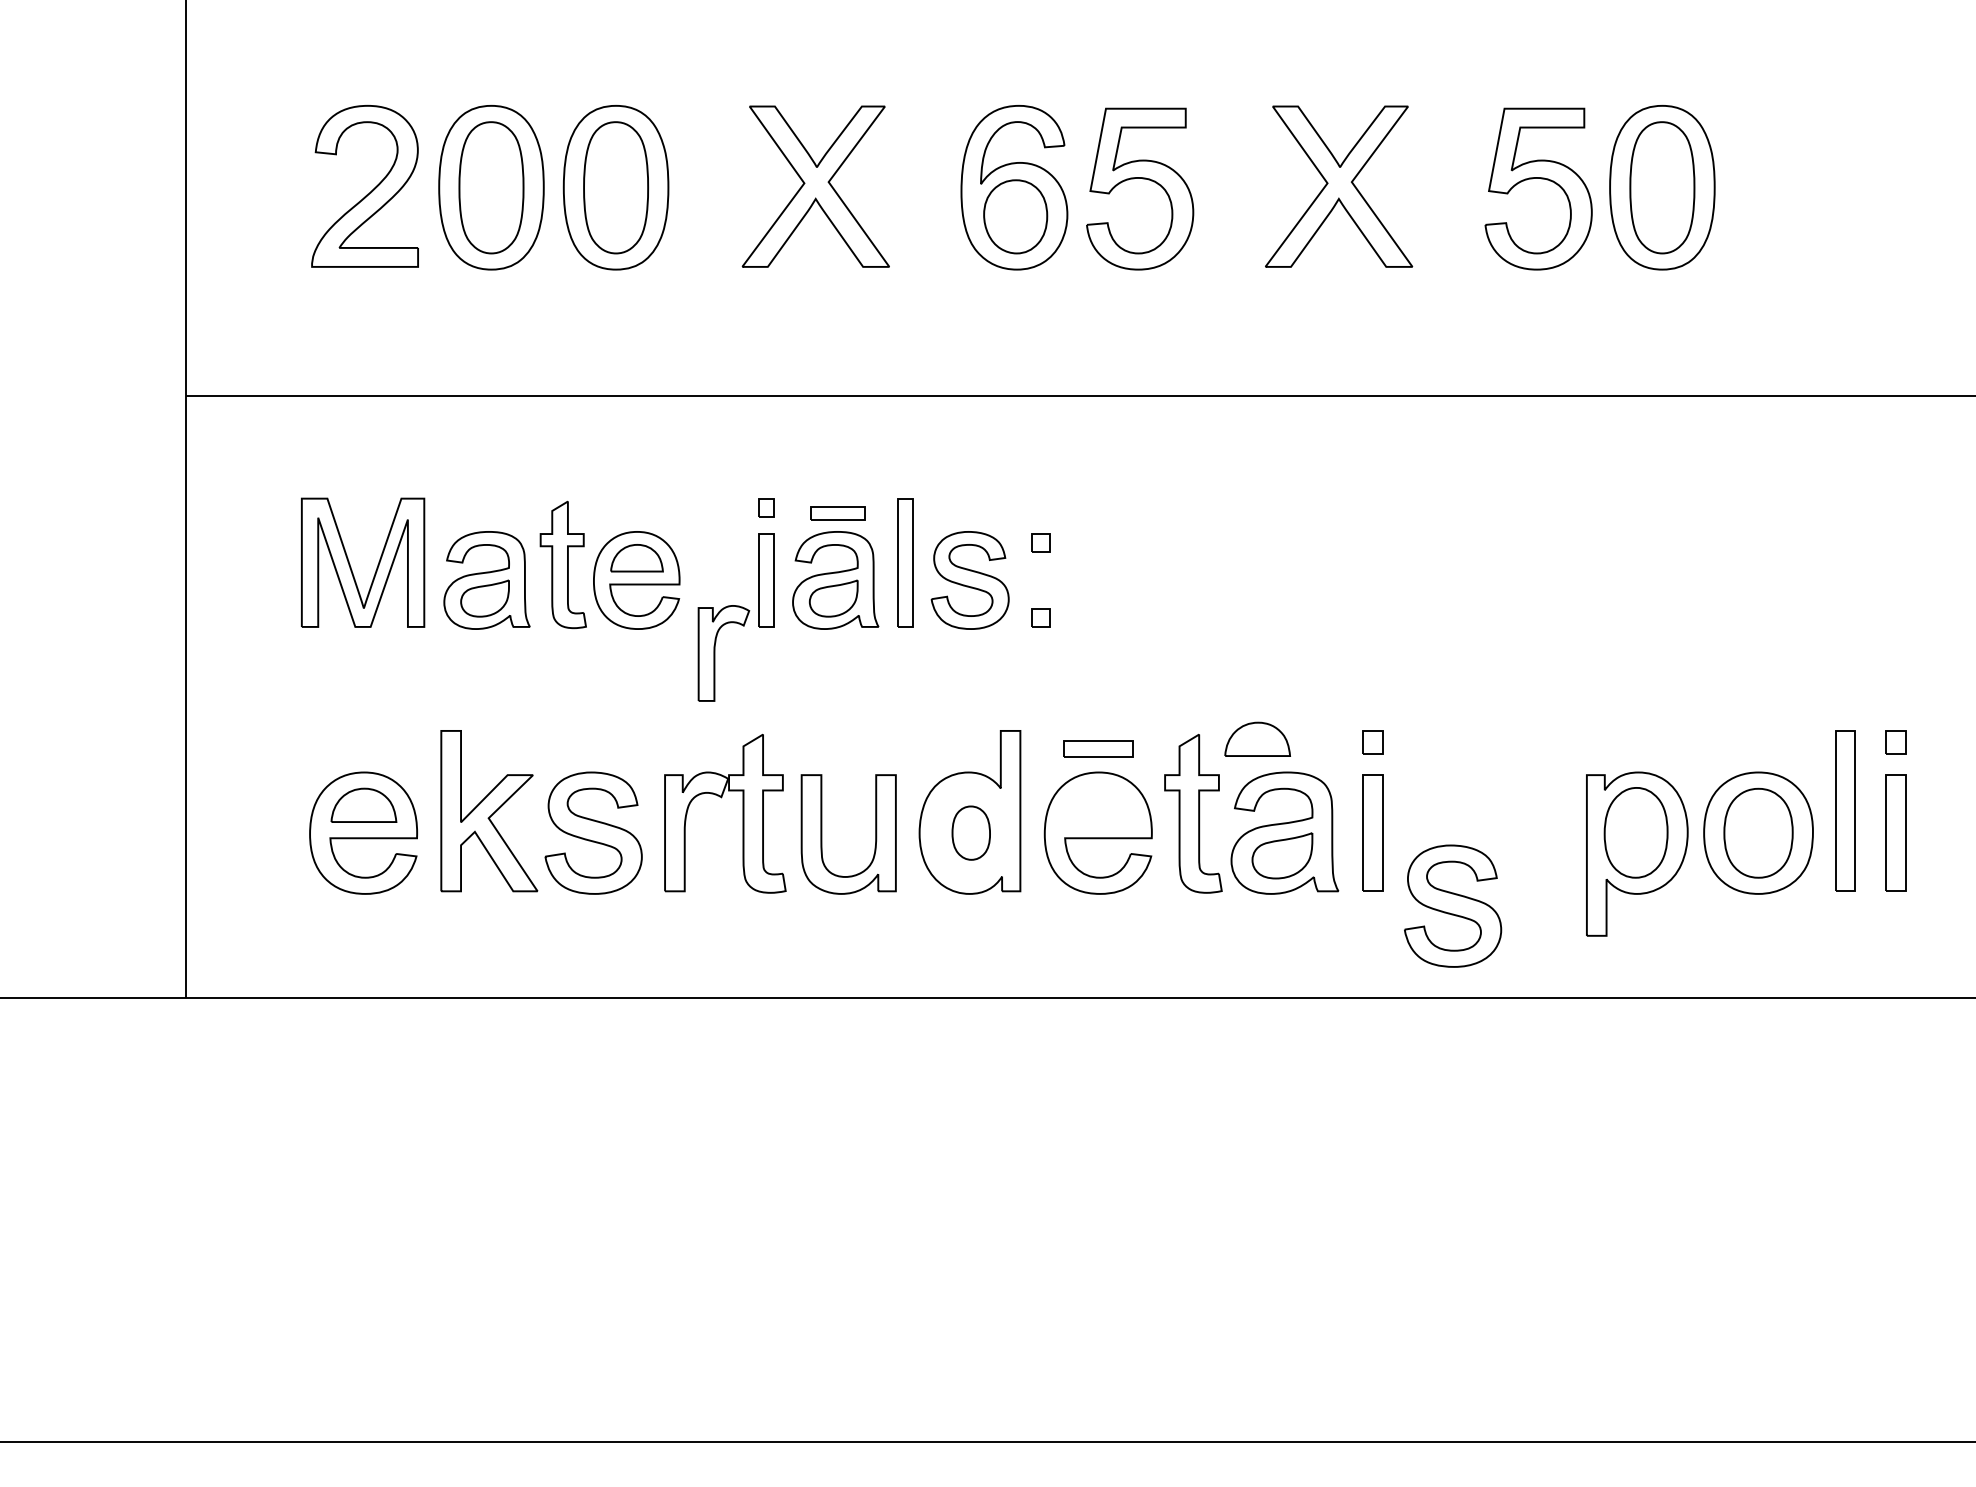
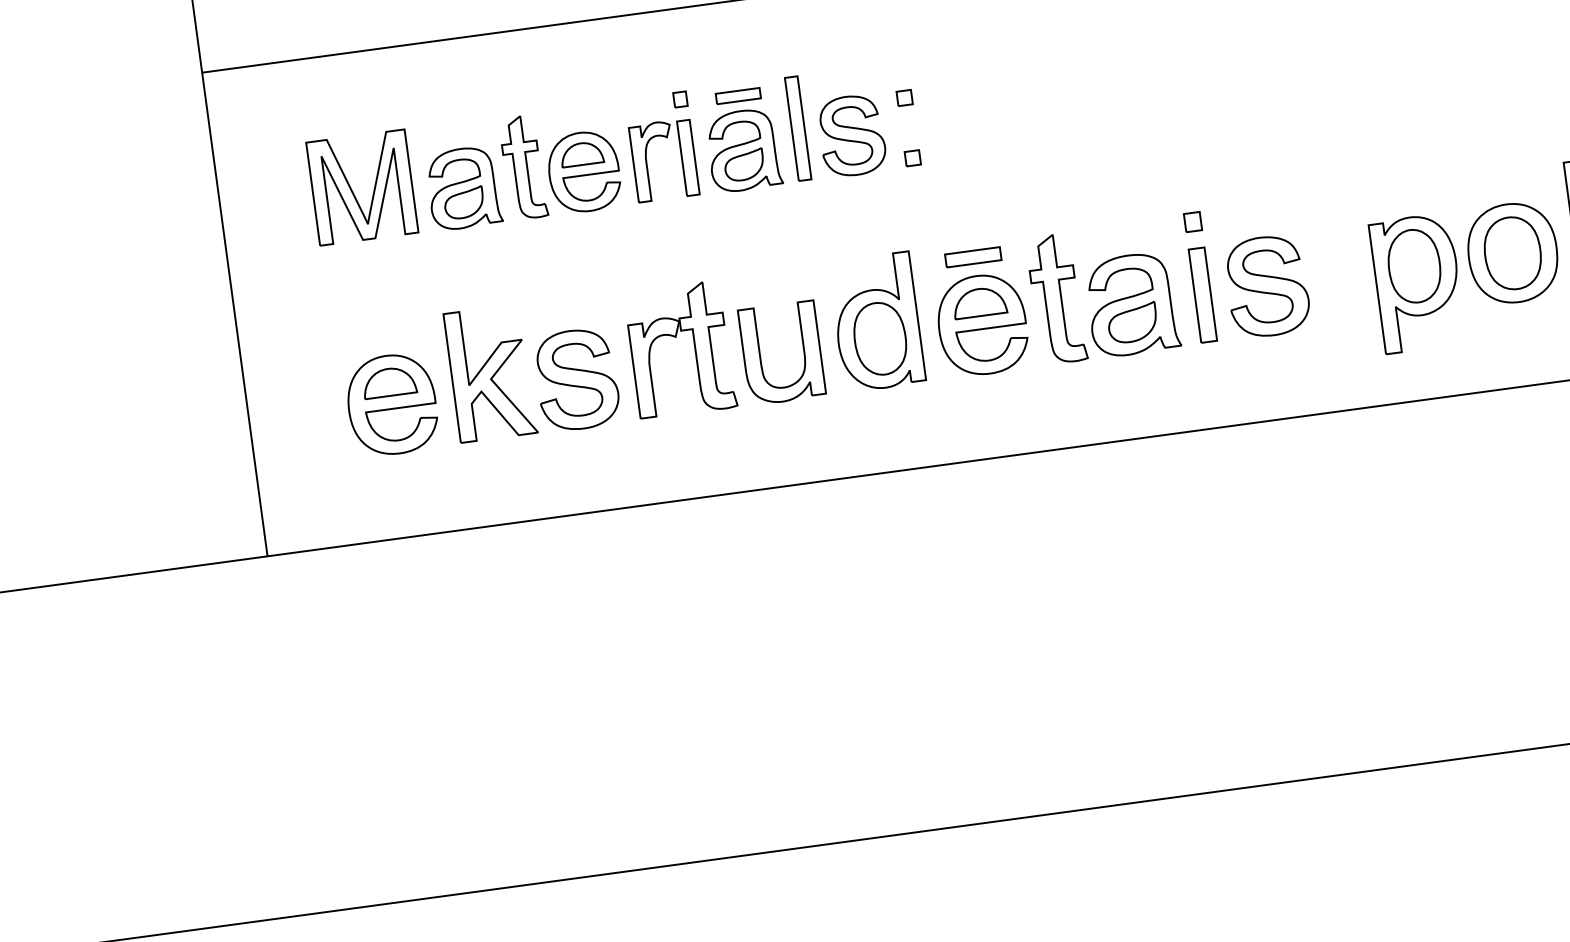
part: (715, 653) -> (647, 162), moved
part: (1257, 738) -> (979, 301), moved
part: (971, 832) -> (880, 338), size x1.67
part: (1453, 905) -> (1267, 285), moved

